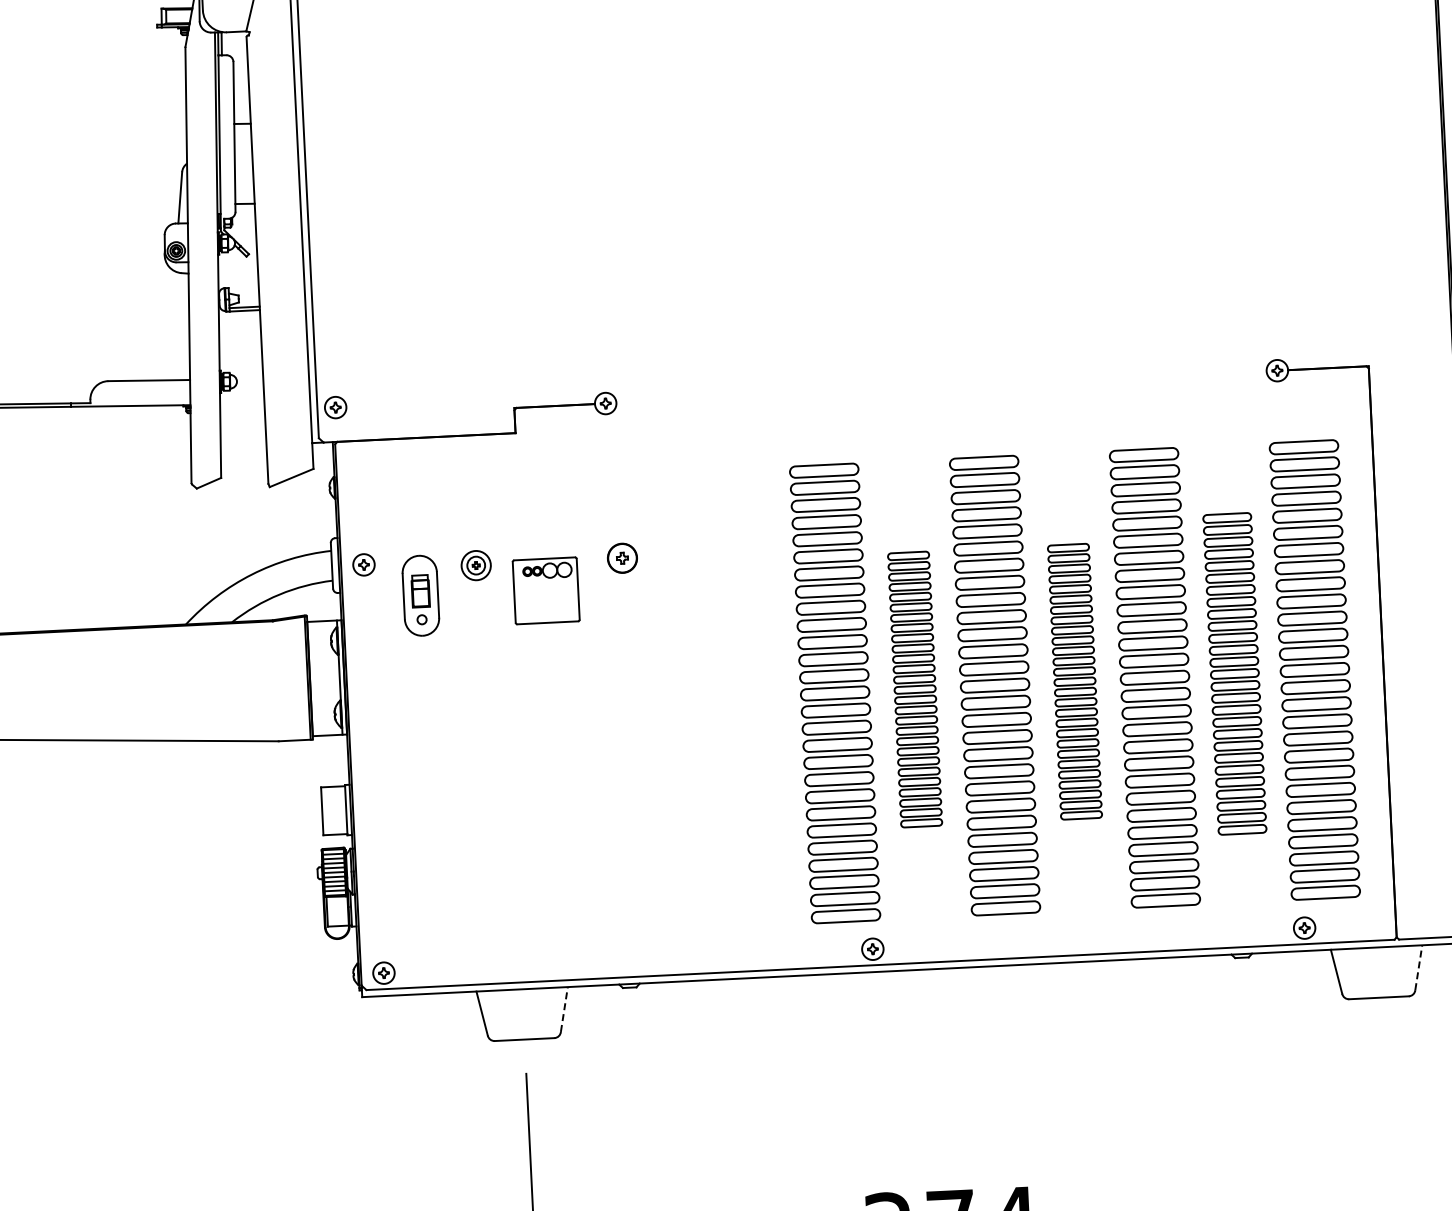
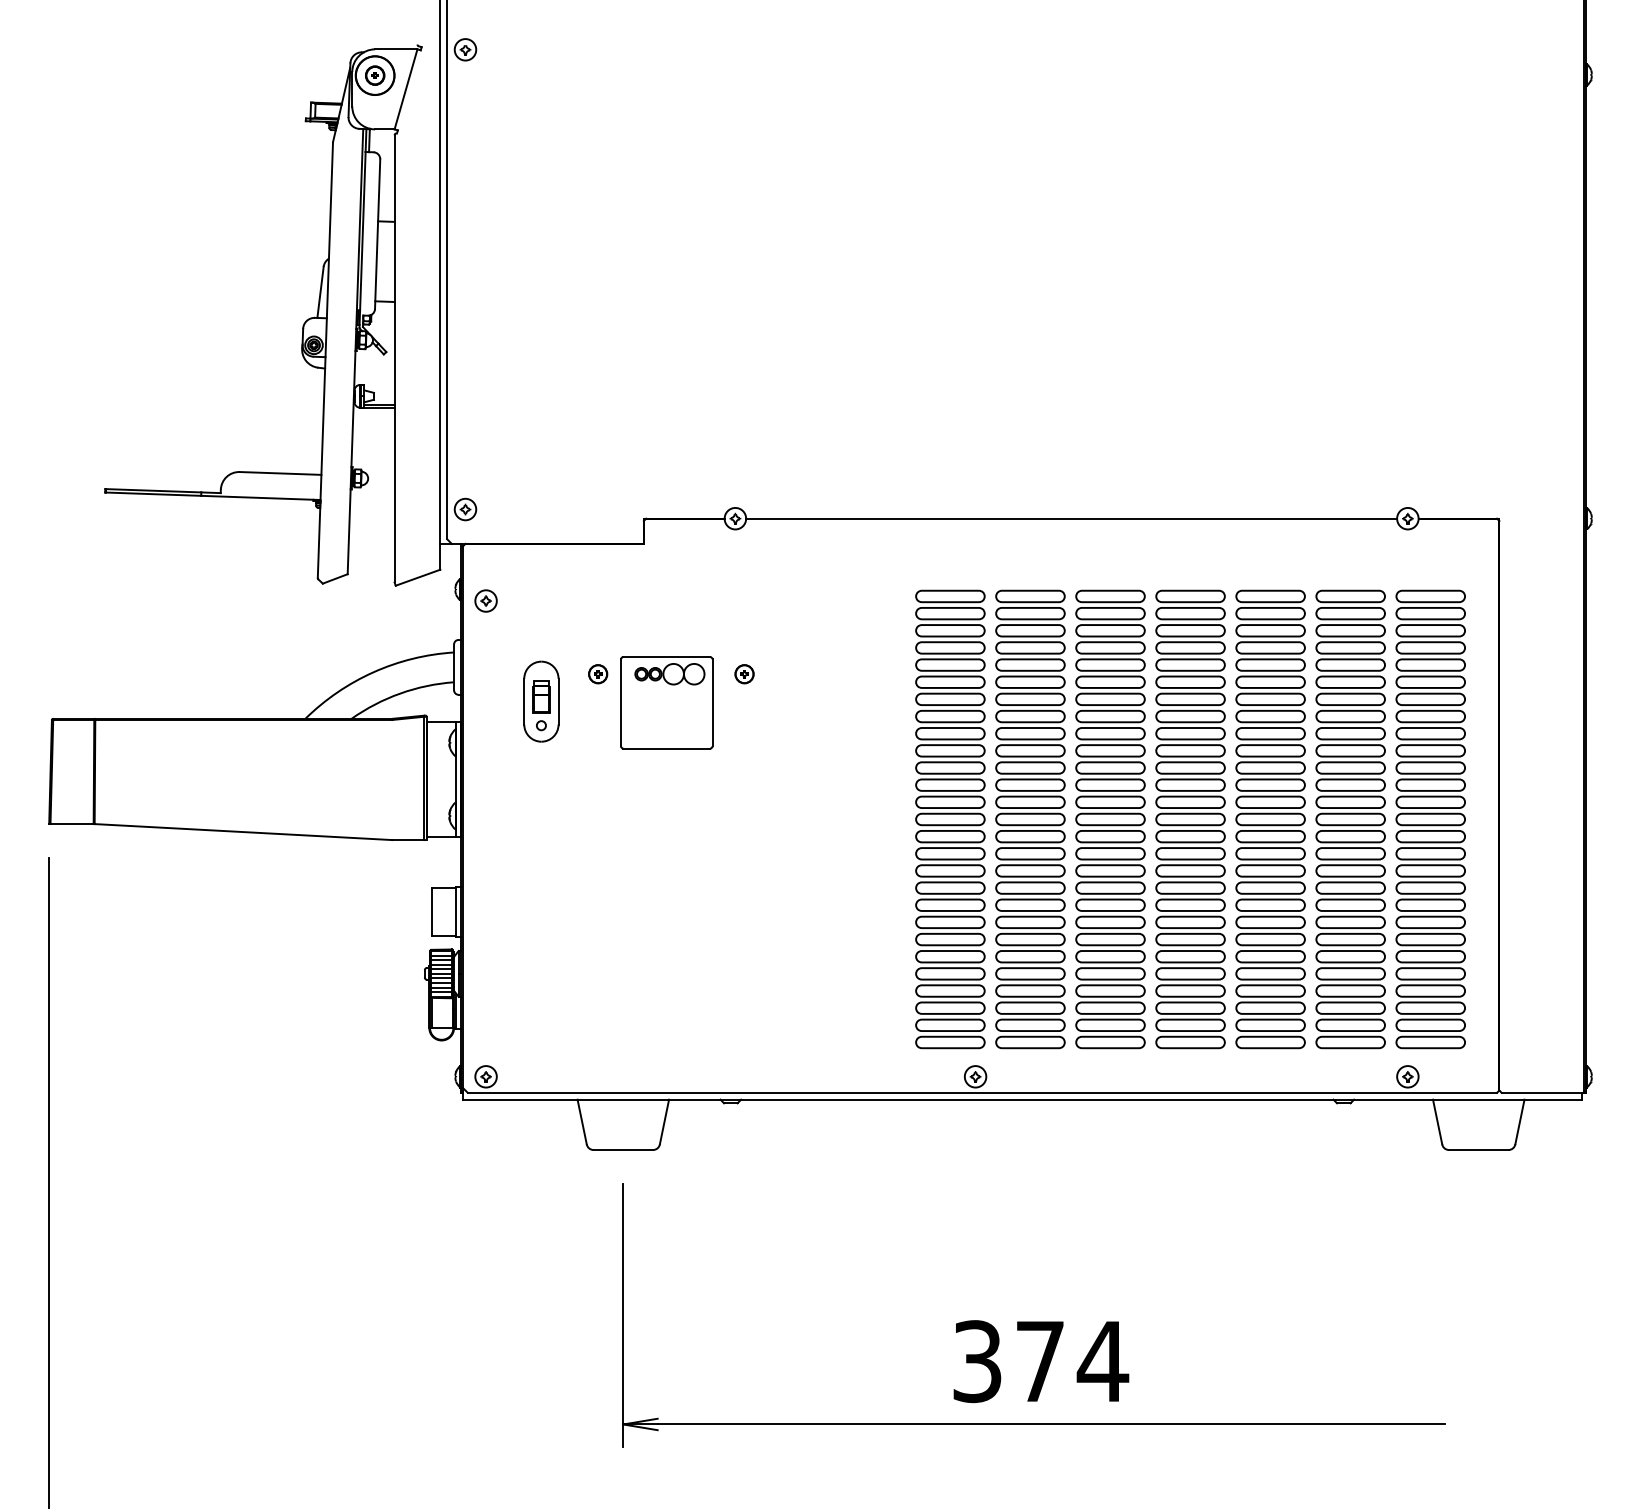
line: (941, 386) -> (1071, 518), added
part: (622, 558) -> (744, 674), size x0.62
part: (363, 564) -> (485, 600), moved
circle: (476, 565) -> (598, 674), size x0.62
part: (545, 590) -> (666, 702), size x1.43
part: (1234, 673) -> (1350, 819), size x1.43
part: (1074, 681) -> (1190, 819), size x1.67
part: (915, 689) -> (1030, 819), size x1.67
line: (1418, 967) -> (1519, 1121), dashed -> solid
line: (564, 1009) -> (664, 1121), dashed -> solid

